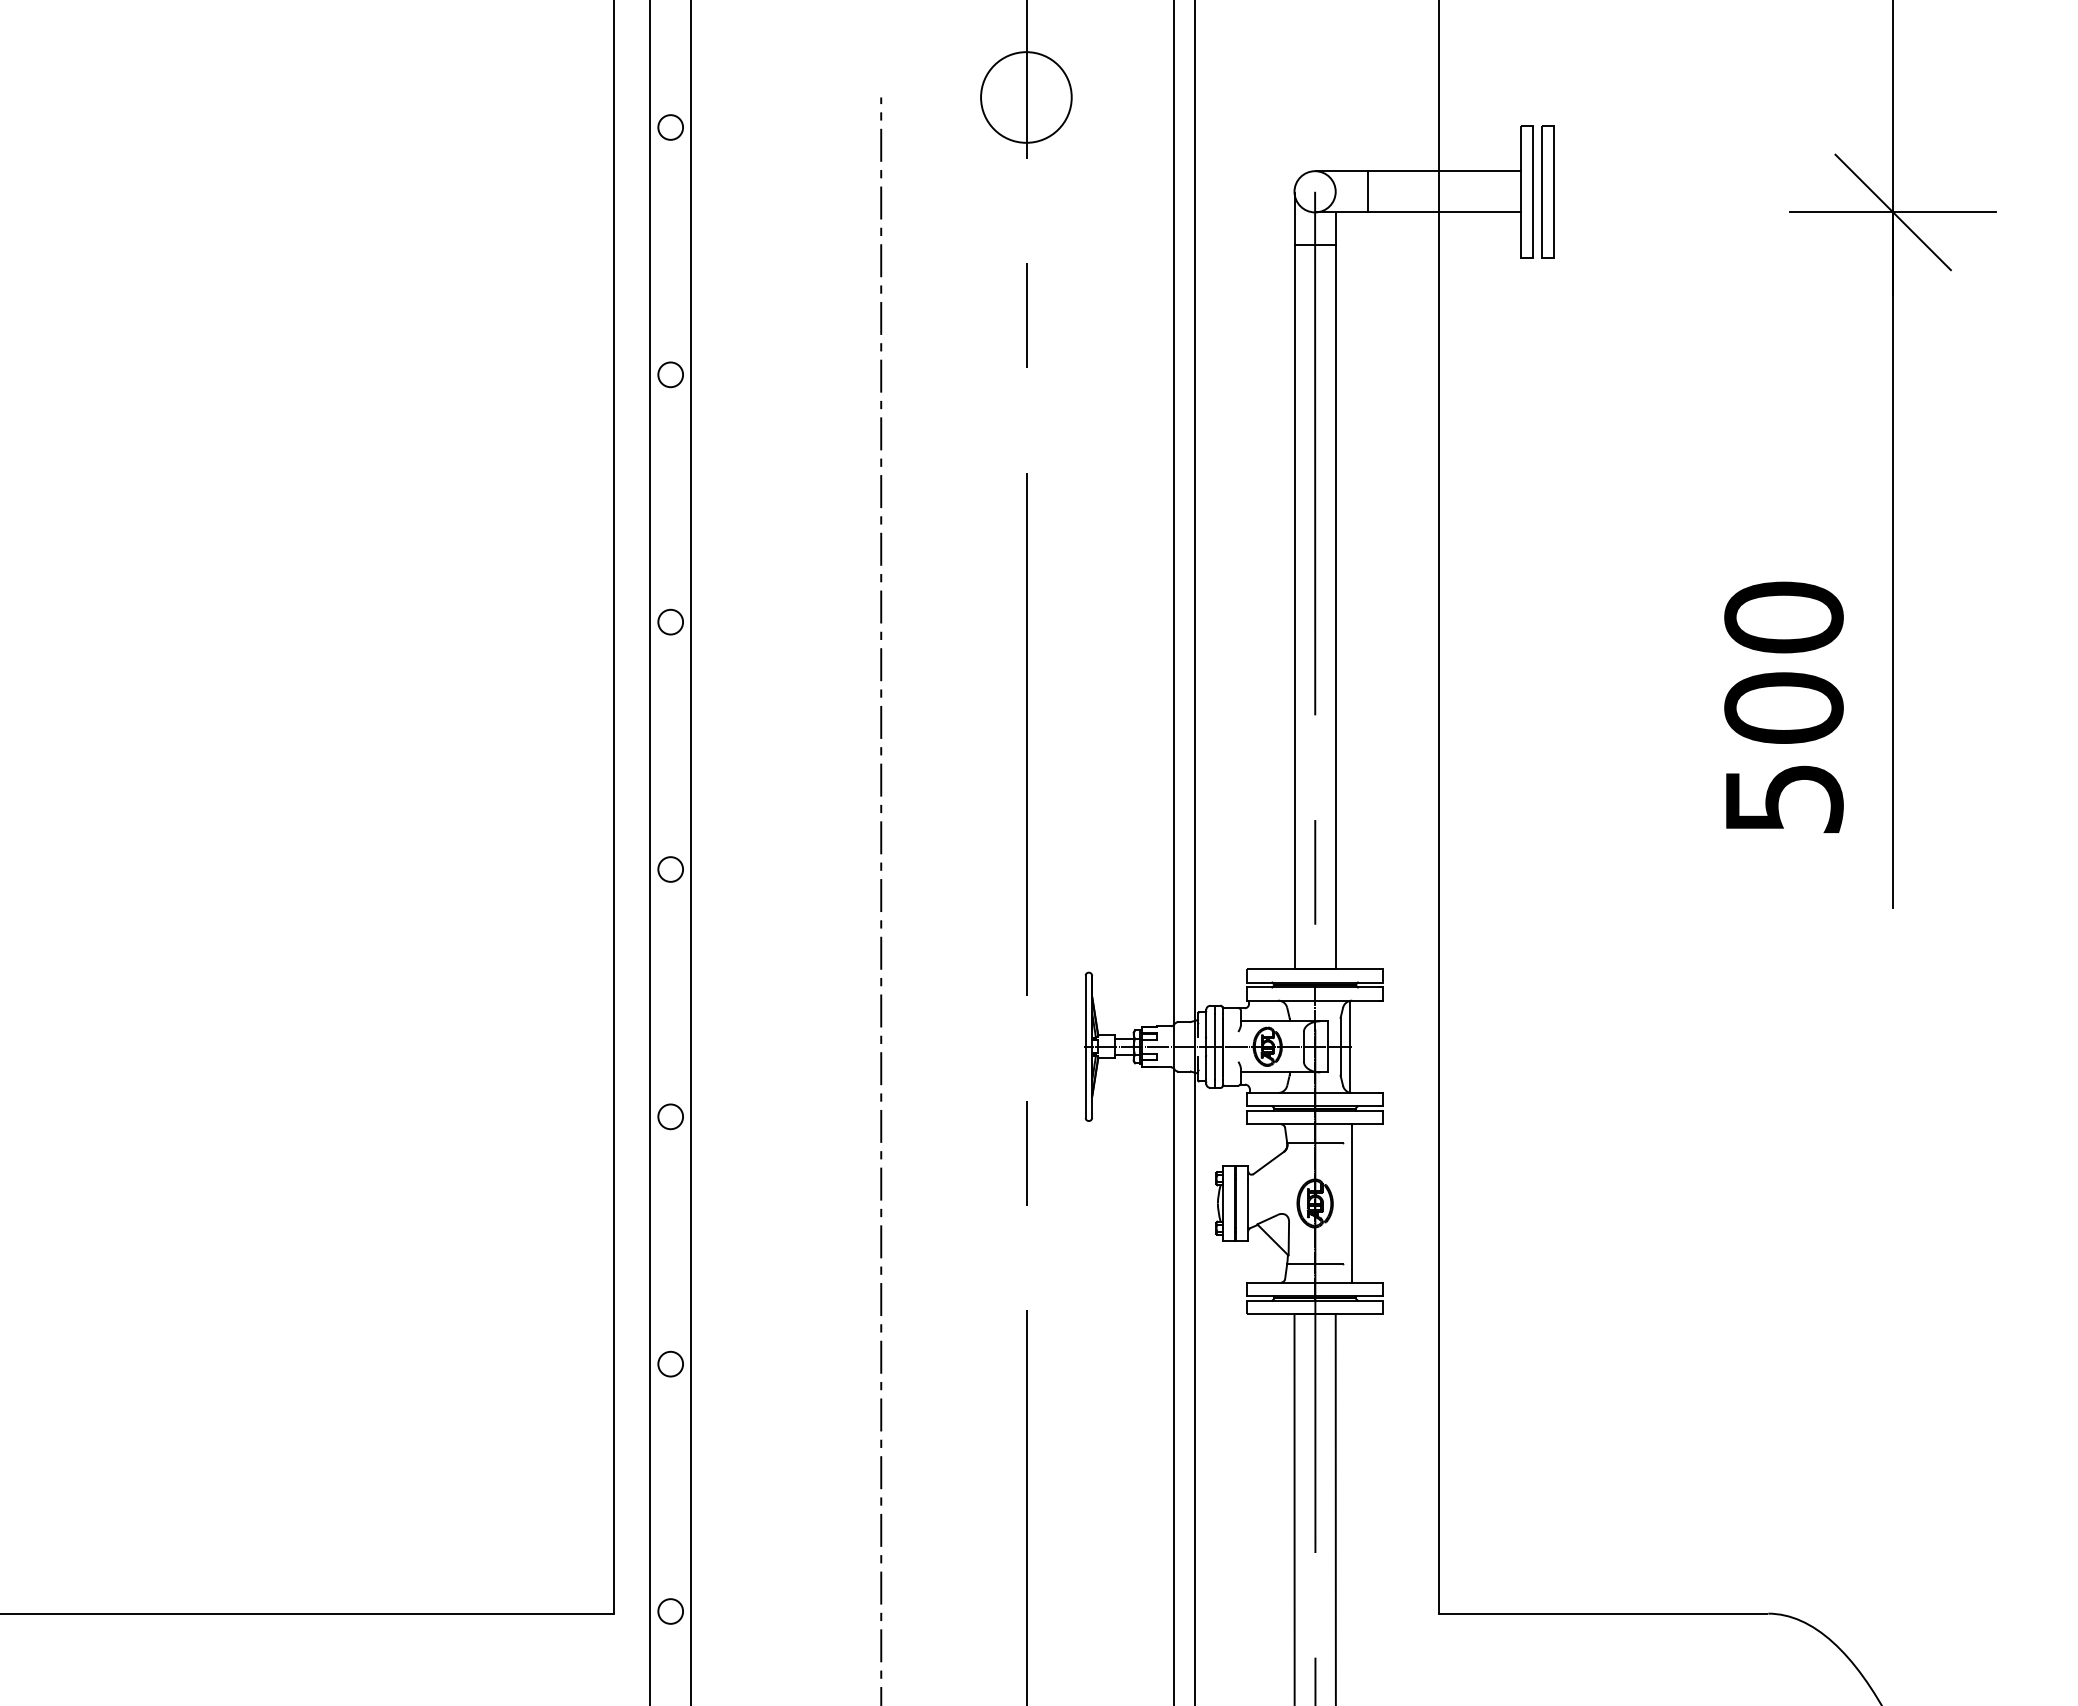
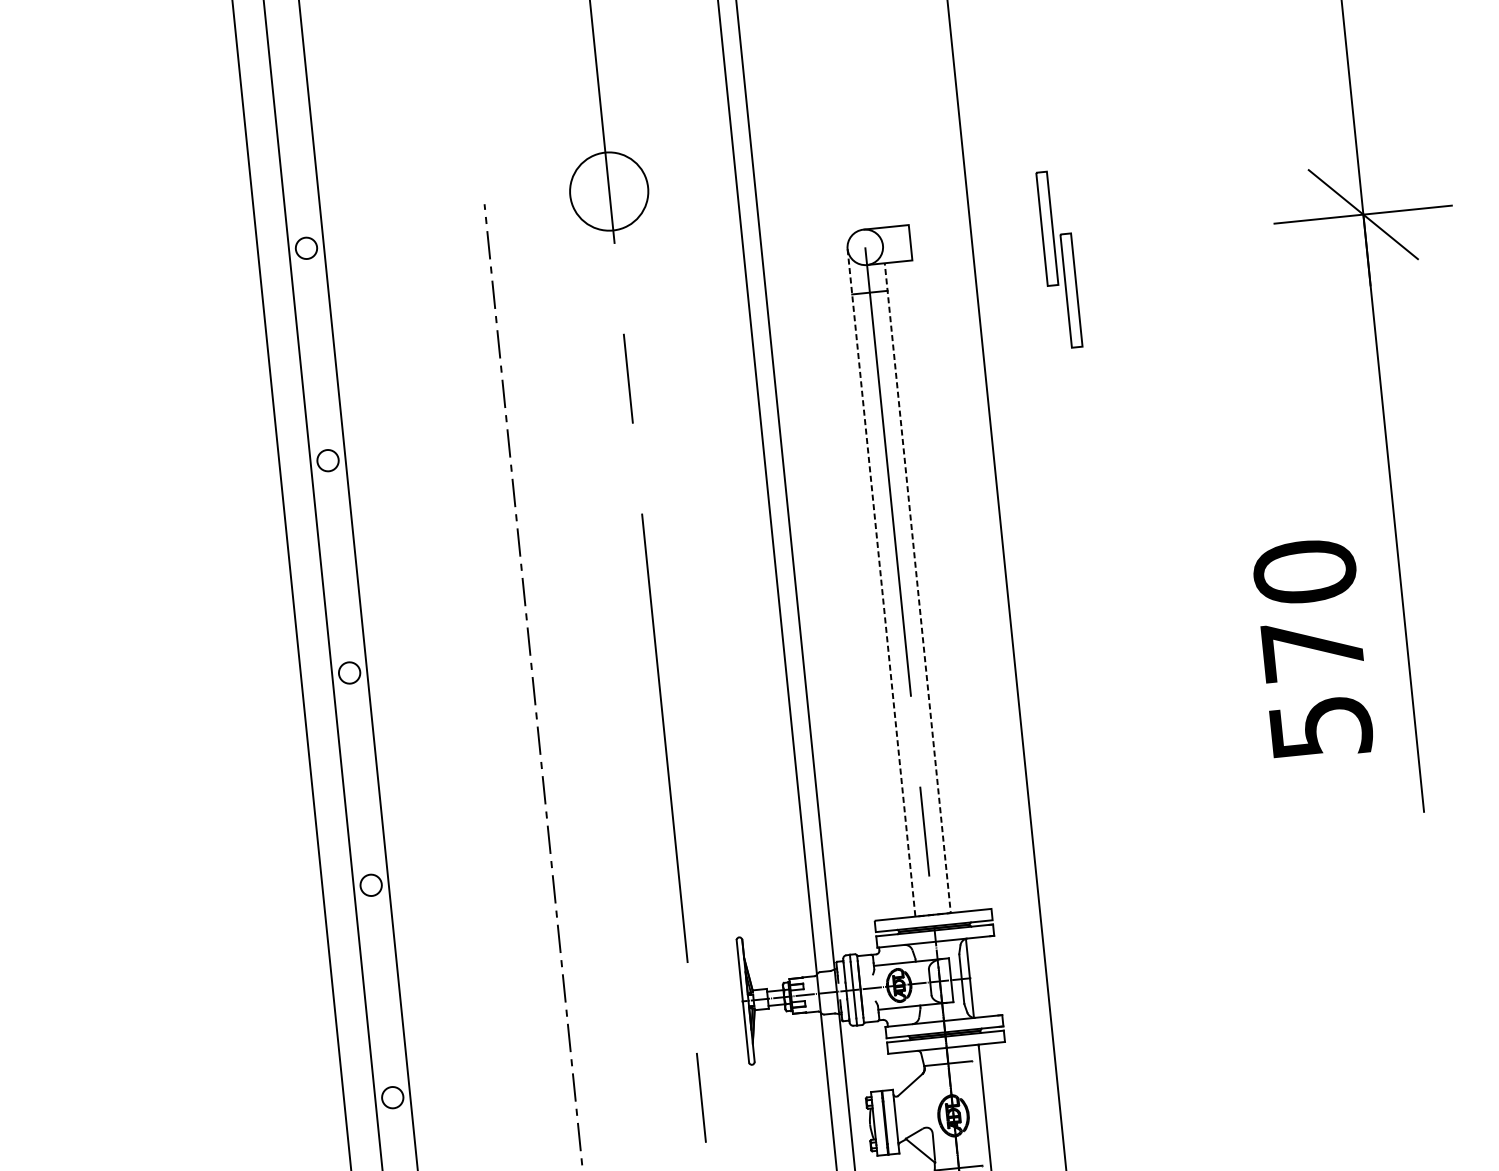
line: (1443, 171) -> (973, 218), removed
part: (1547, 191) -> (1071, 290), moved
line: (1443, 212) -> (977, 253), removed
text: (1783, 707) -> (1312, 649), 500 -> 570
line: (1305, 969) -> (924, 915), solid -> dashed

